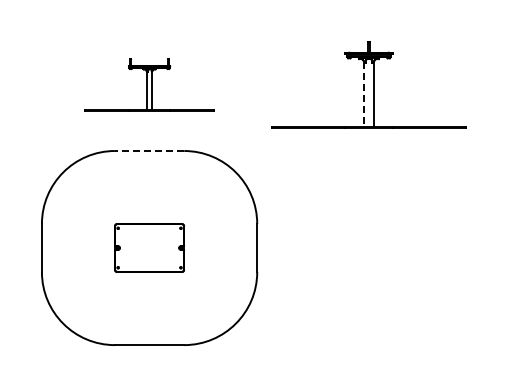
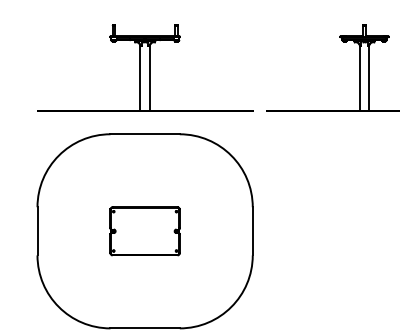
part: (149, 84) -> (145, 67), size x1.67
line: (364, 94) -> (360, 77), dashed -> solid
line: (149, 151) -> (145, 134), dashed -> solid

